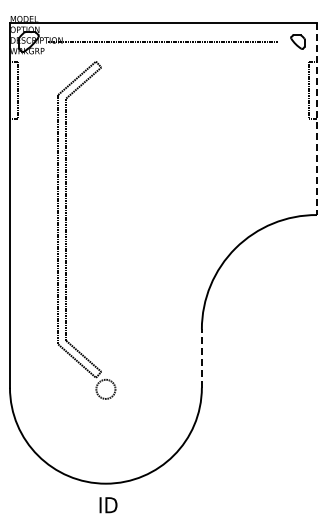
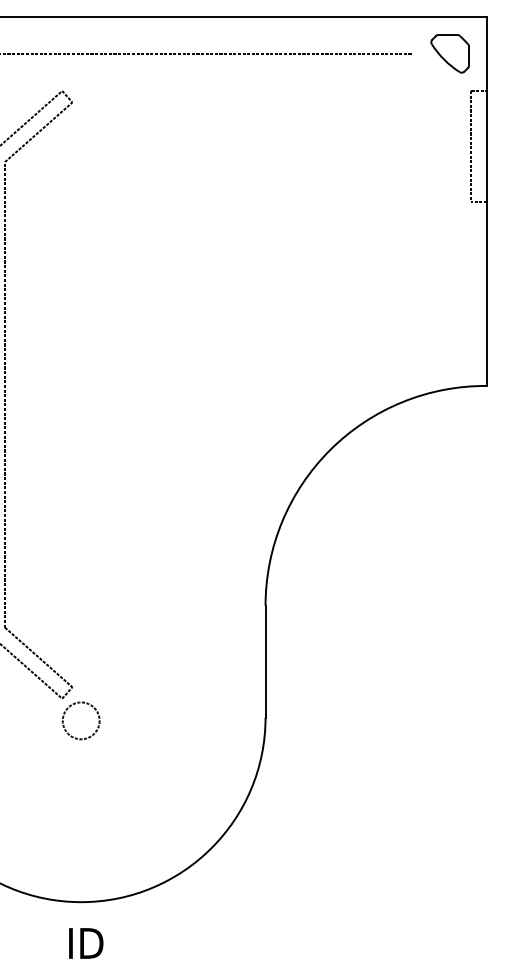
part: (297, 41) -> (449, 52), size x1.43
line: (317, 119) -> (487, 202), dashed -> solid
line: (201, 358) -> (264, 661), dashed -> solid

